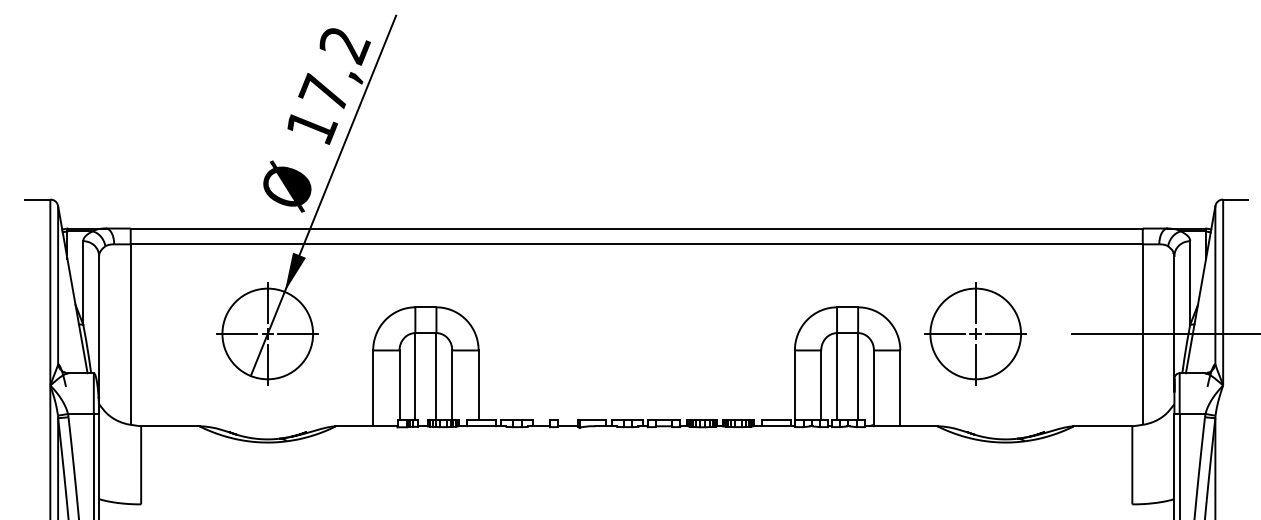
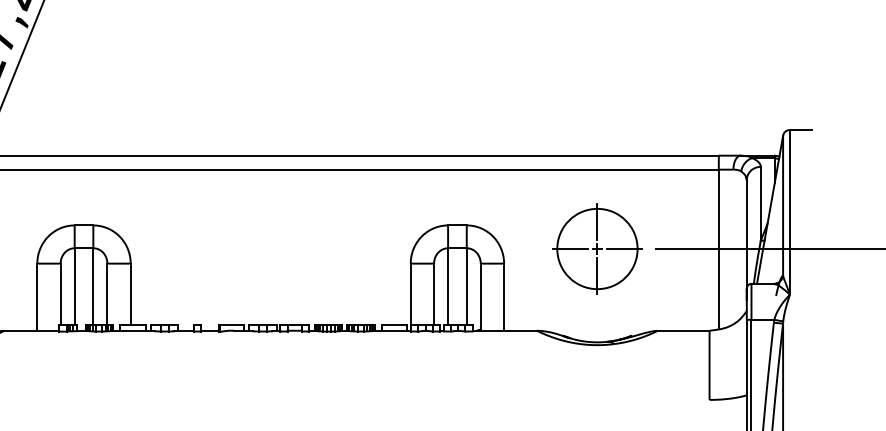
part: (975, 333) -> (597, 248), moved

